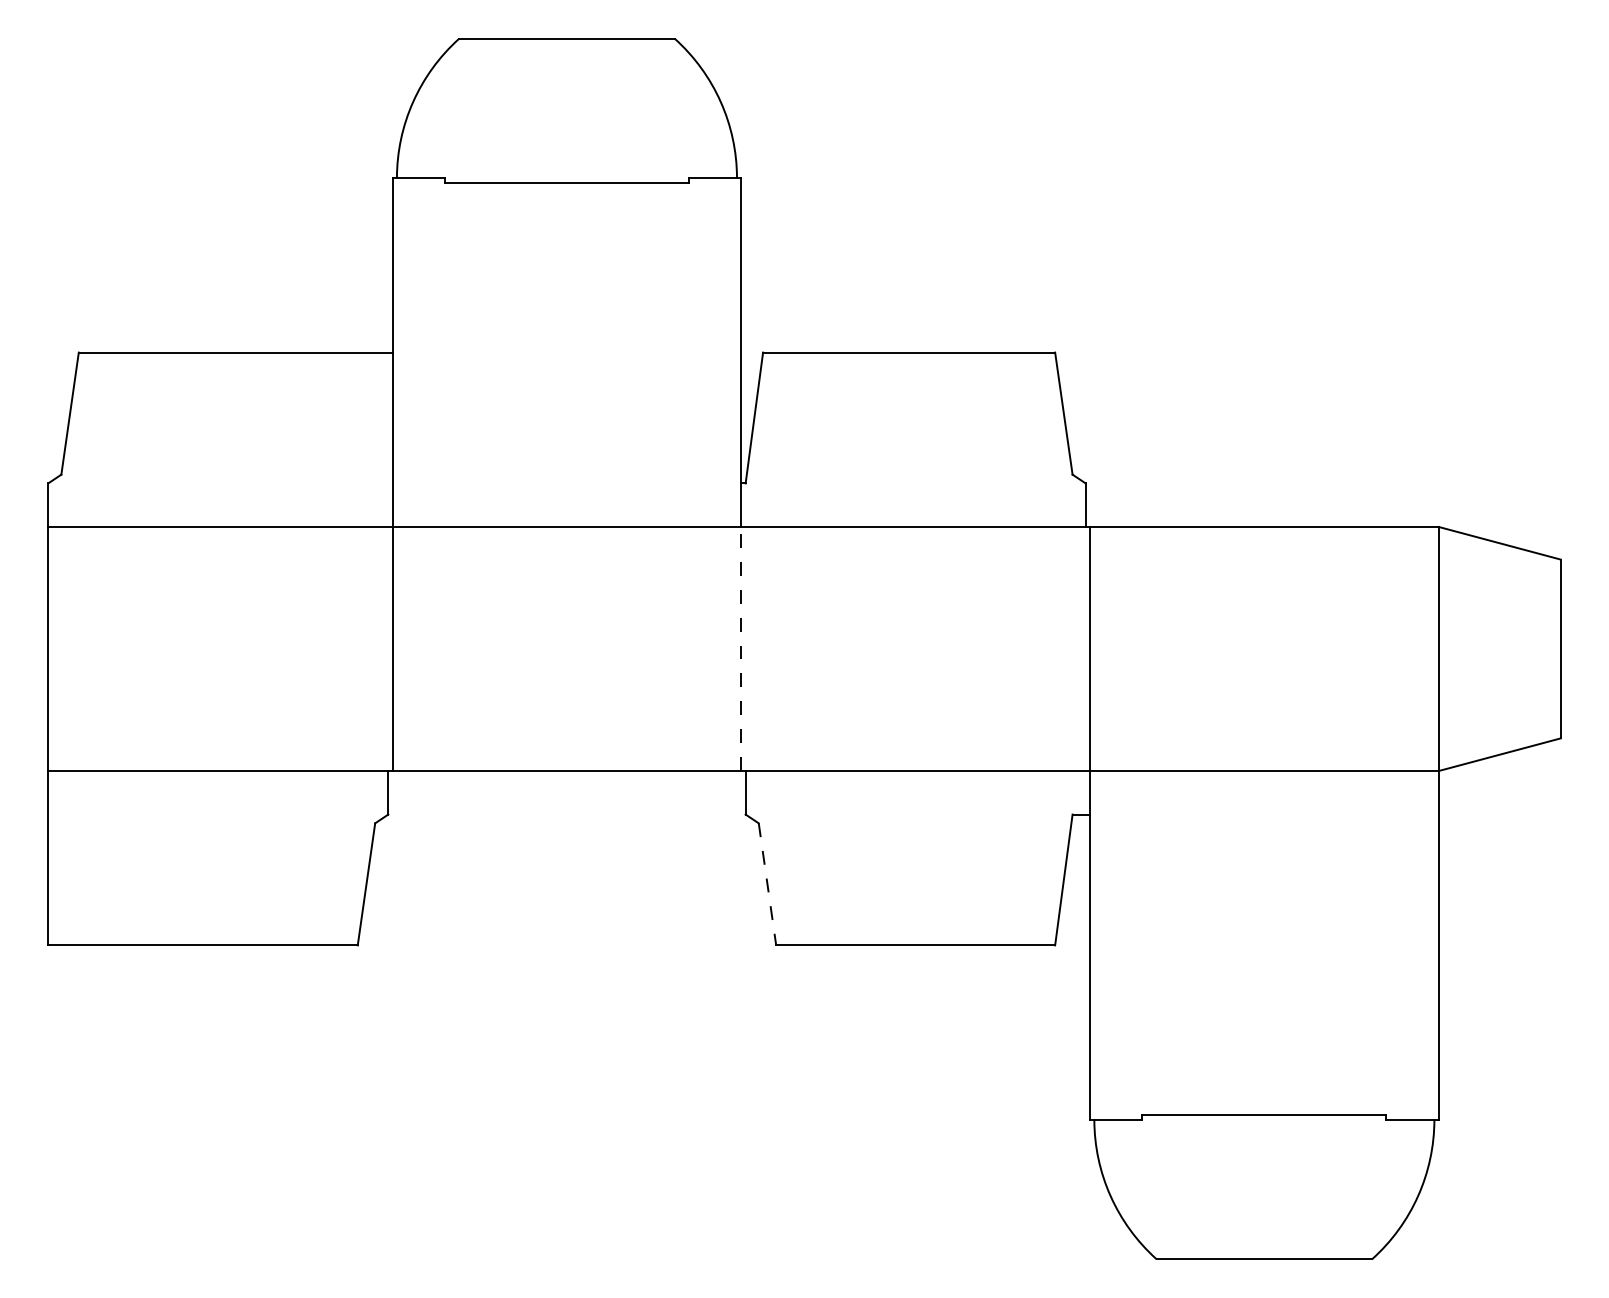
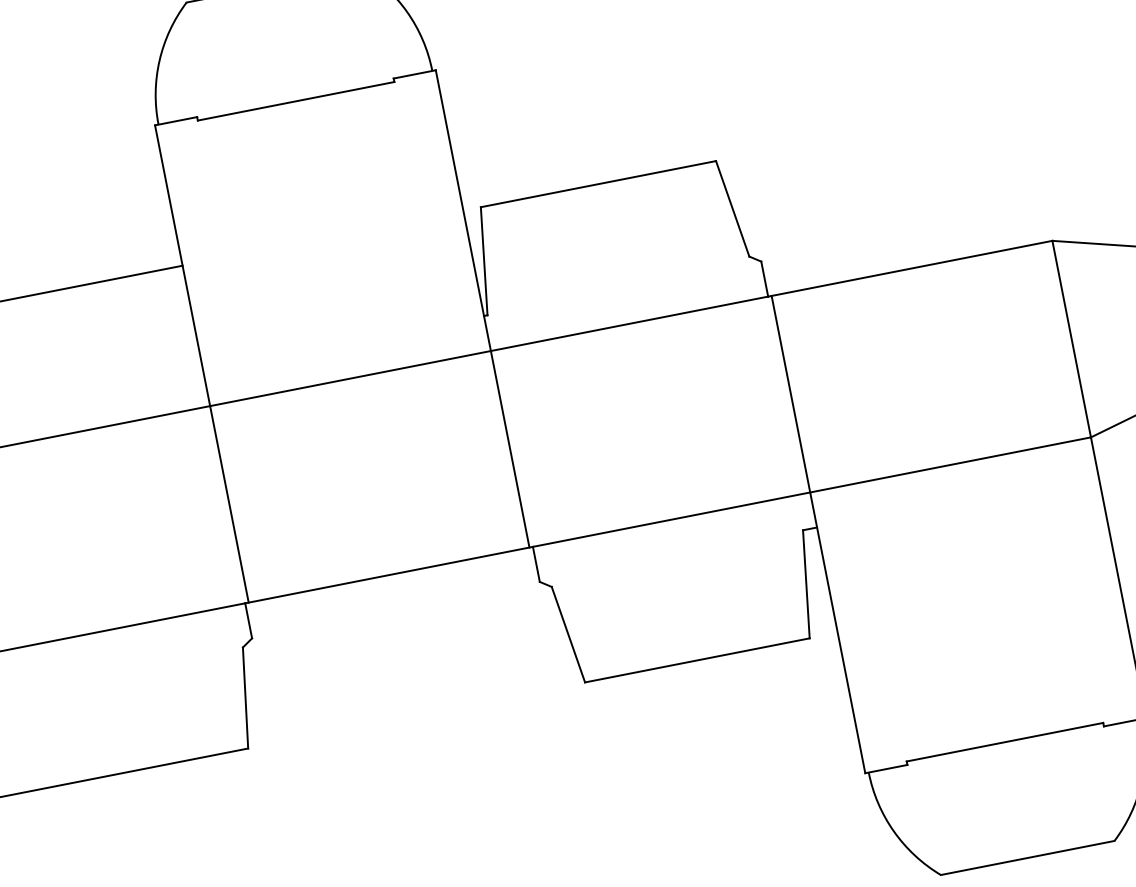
line: (741, 648) -> (510, 448), dashed -> solid
line: (767, 884) -> (568, 634), dashed -> solid

